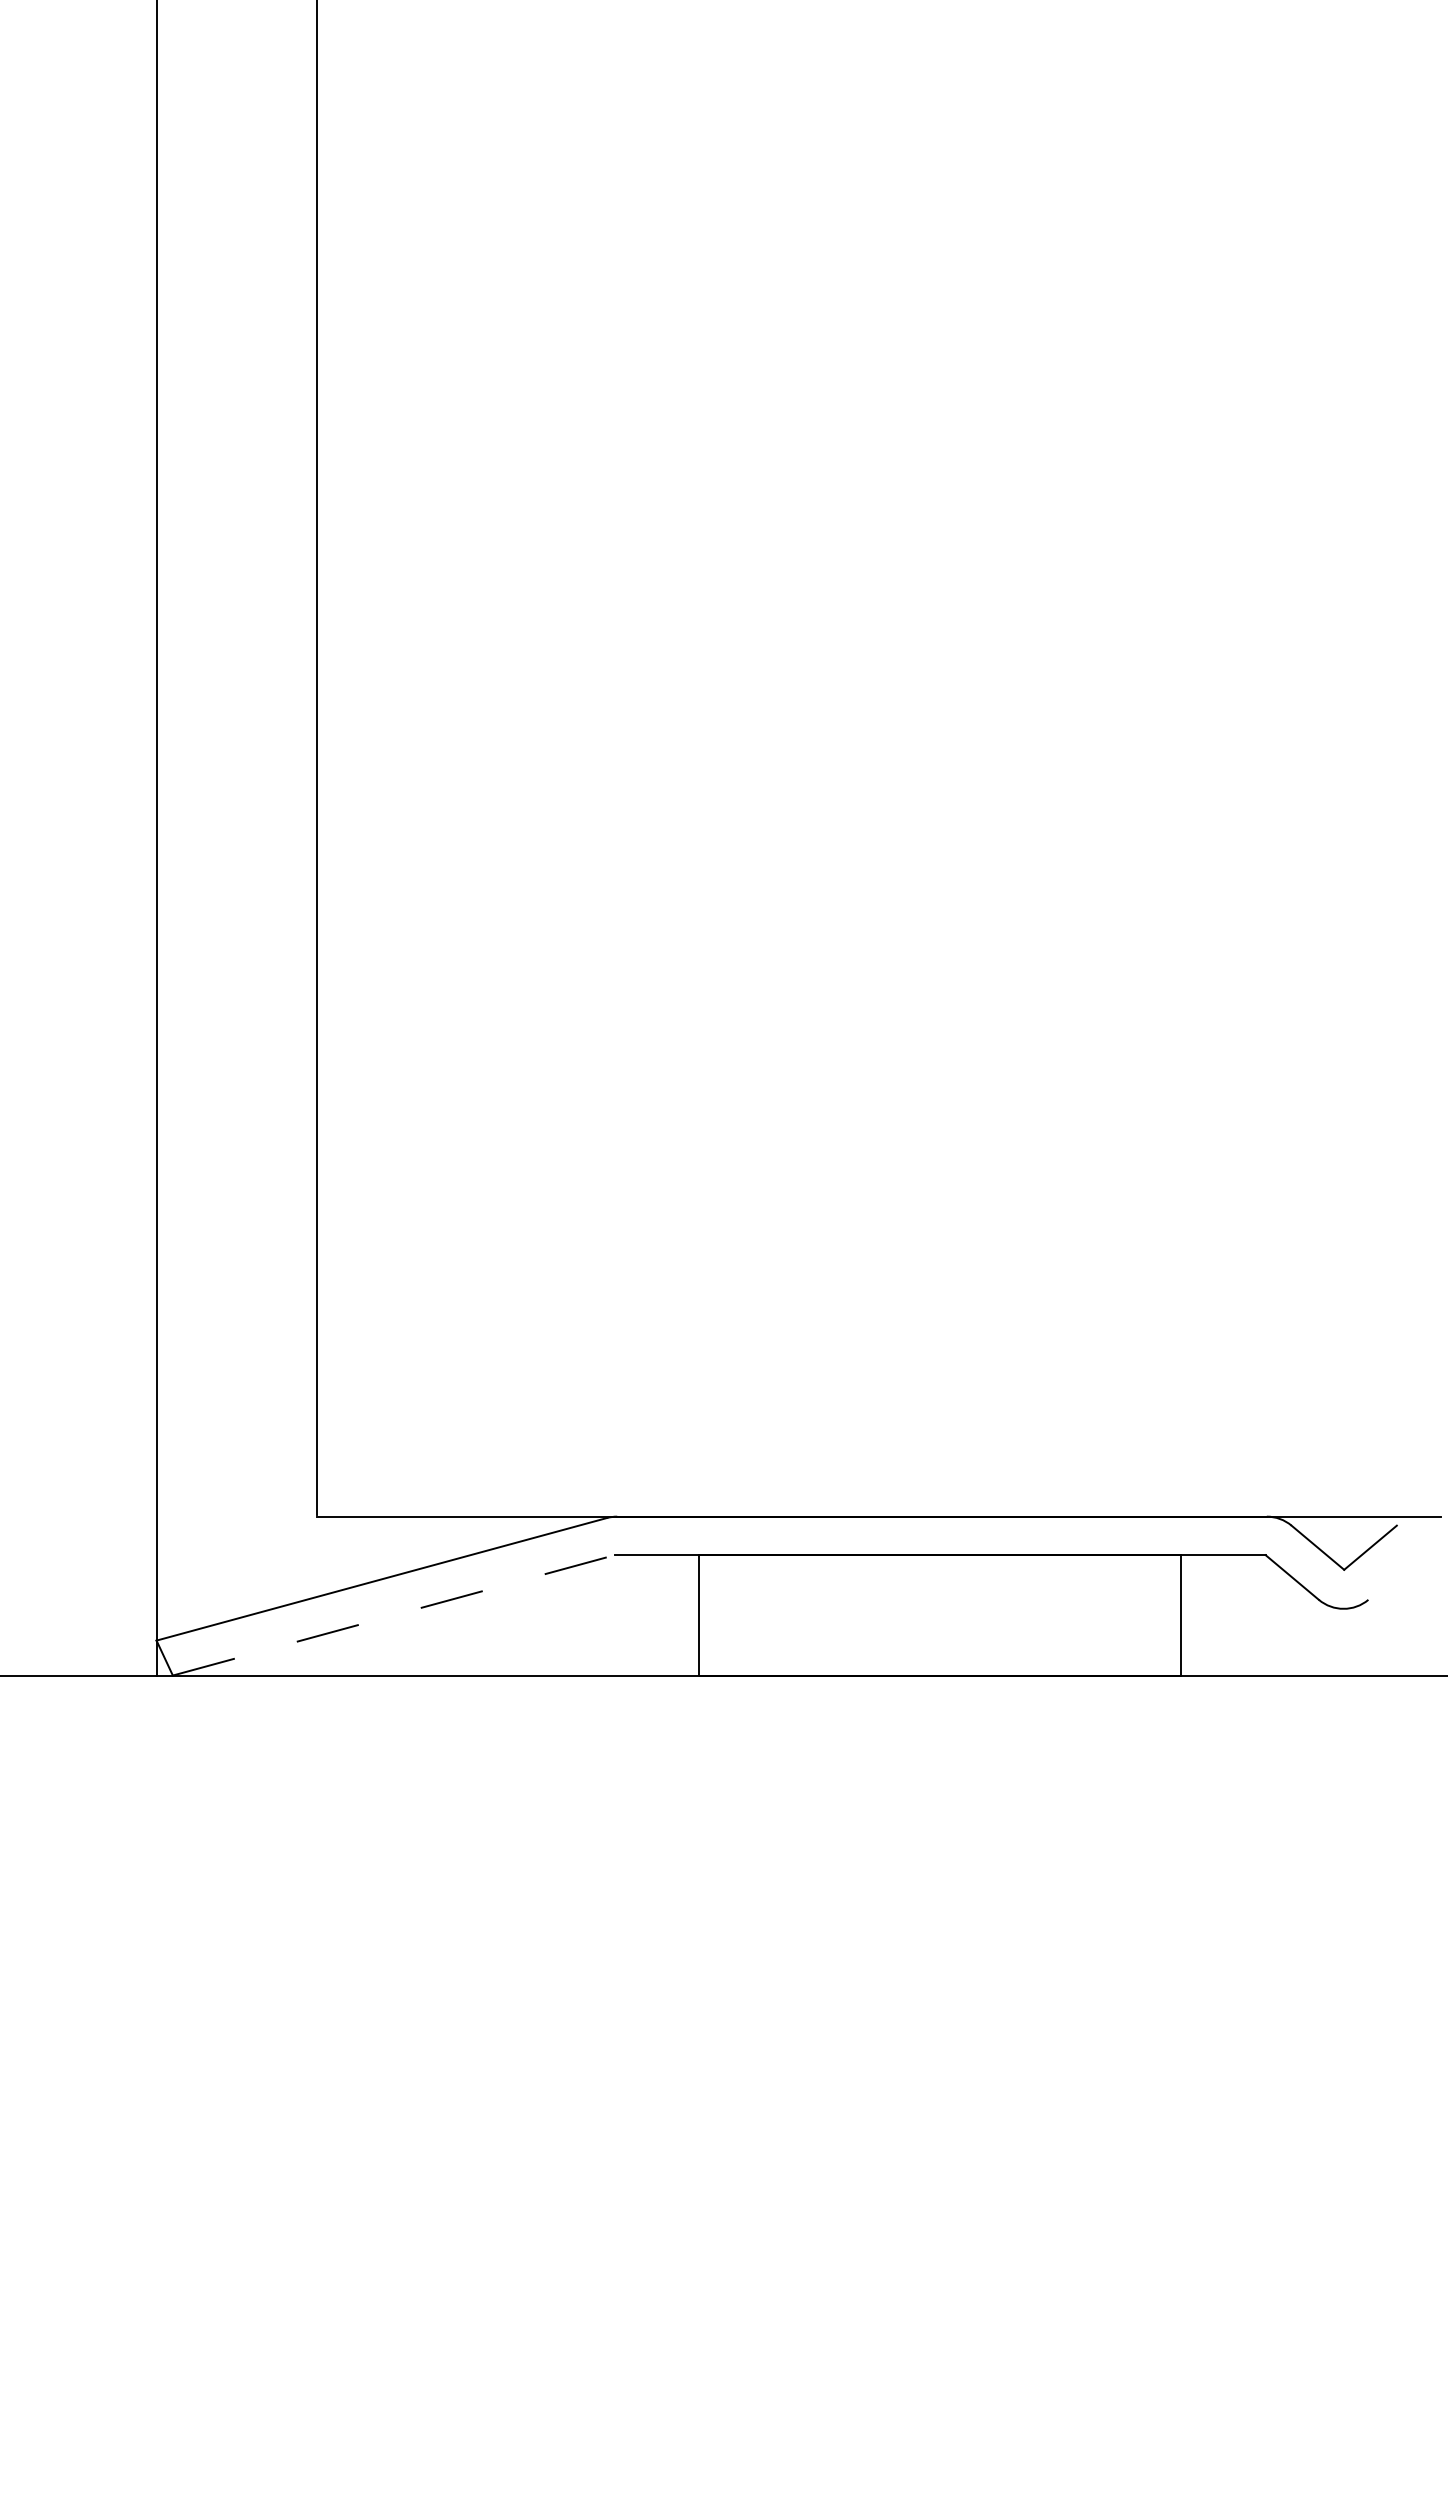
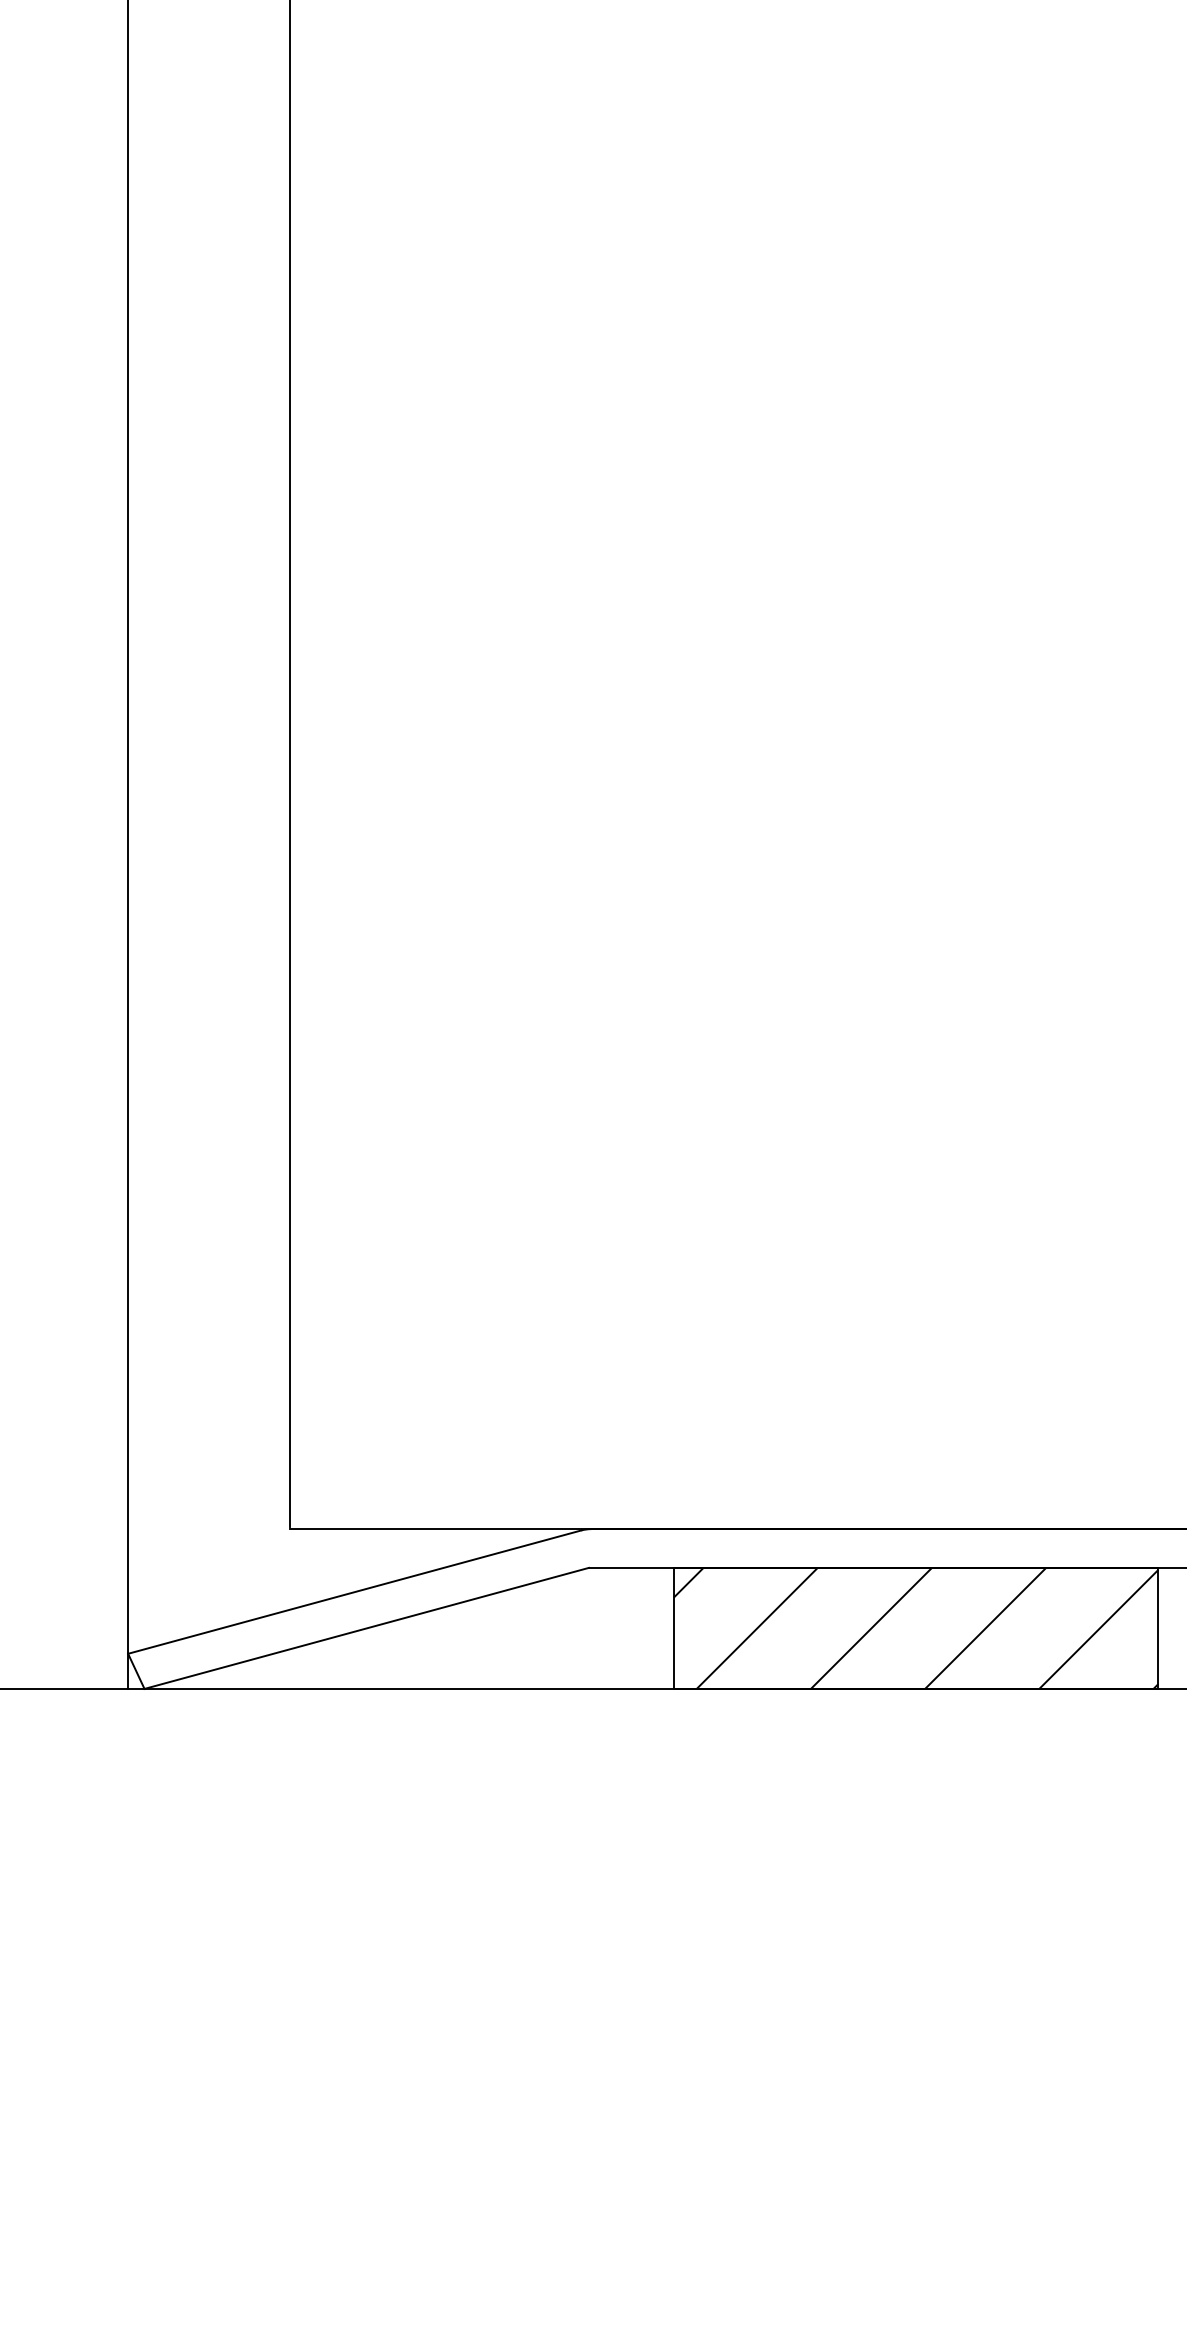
line: (394, 1615) -> (367, 1628), dashed -> solid
hatch: (940, 1615) -> (916, 1628), added

